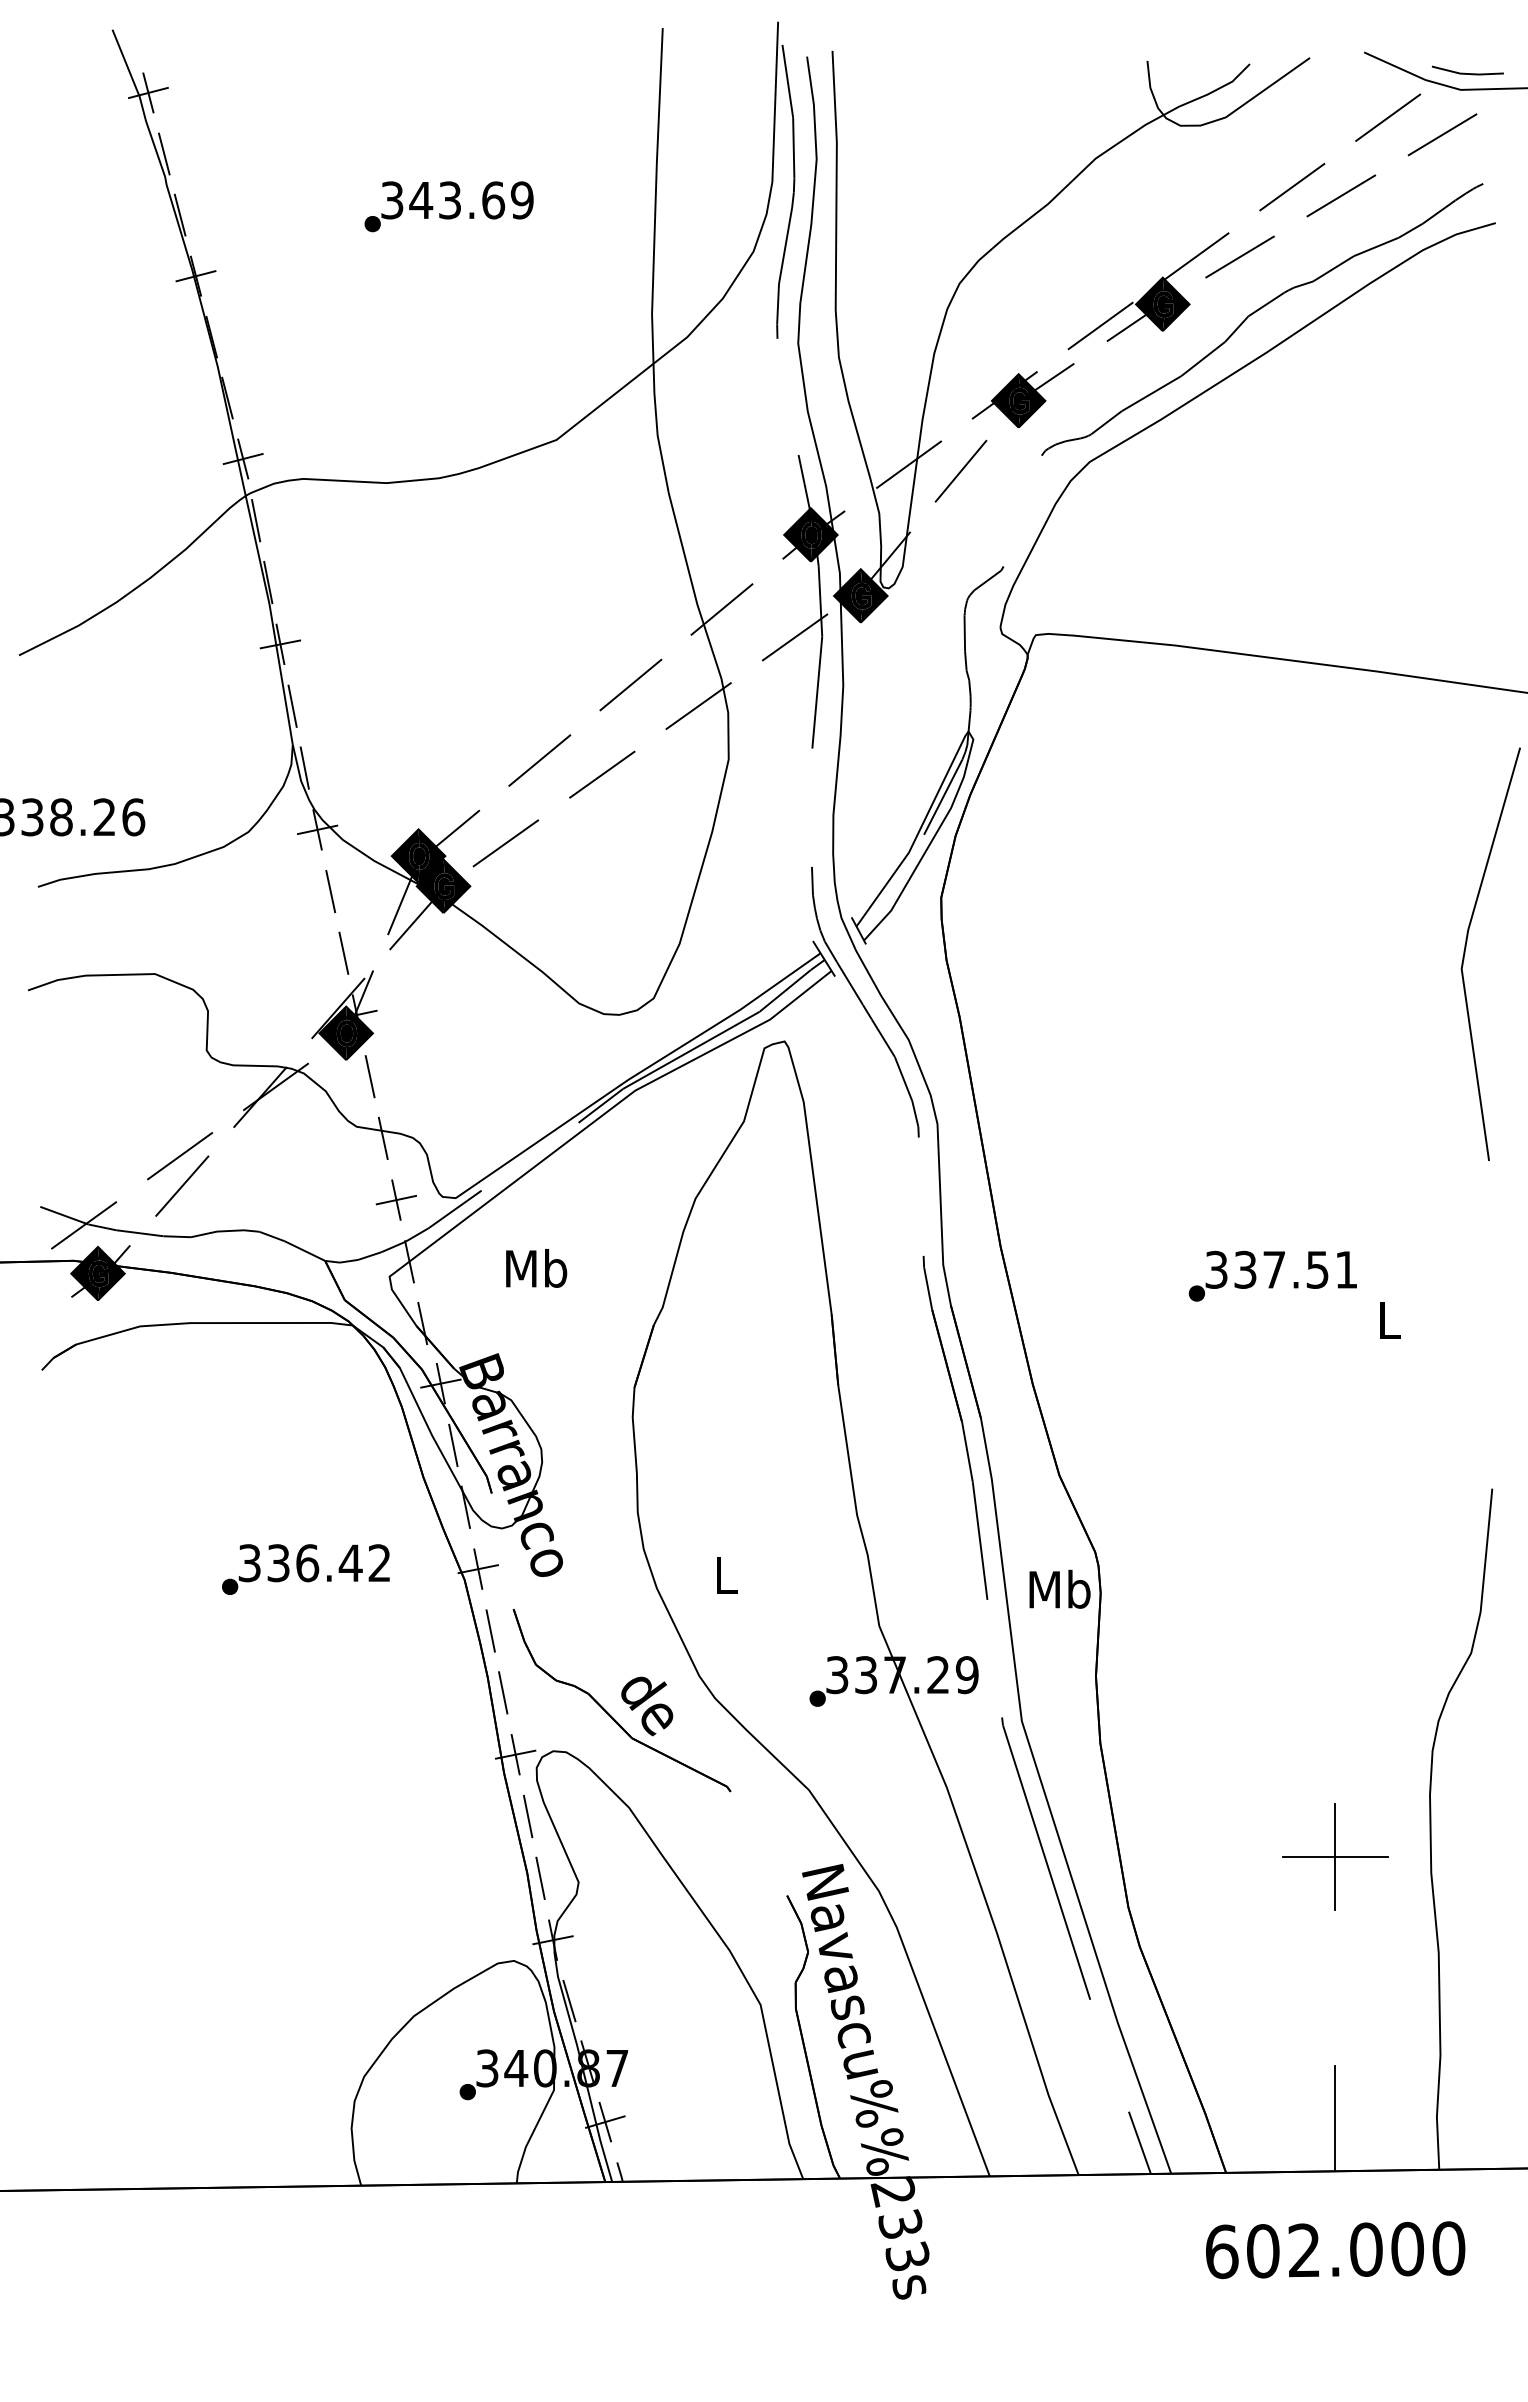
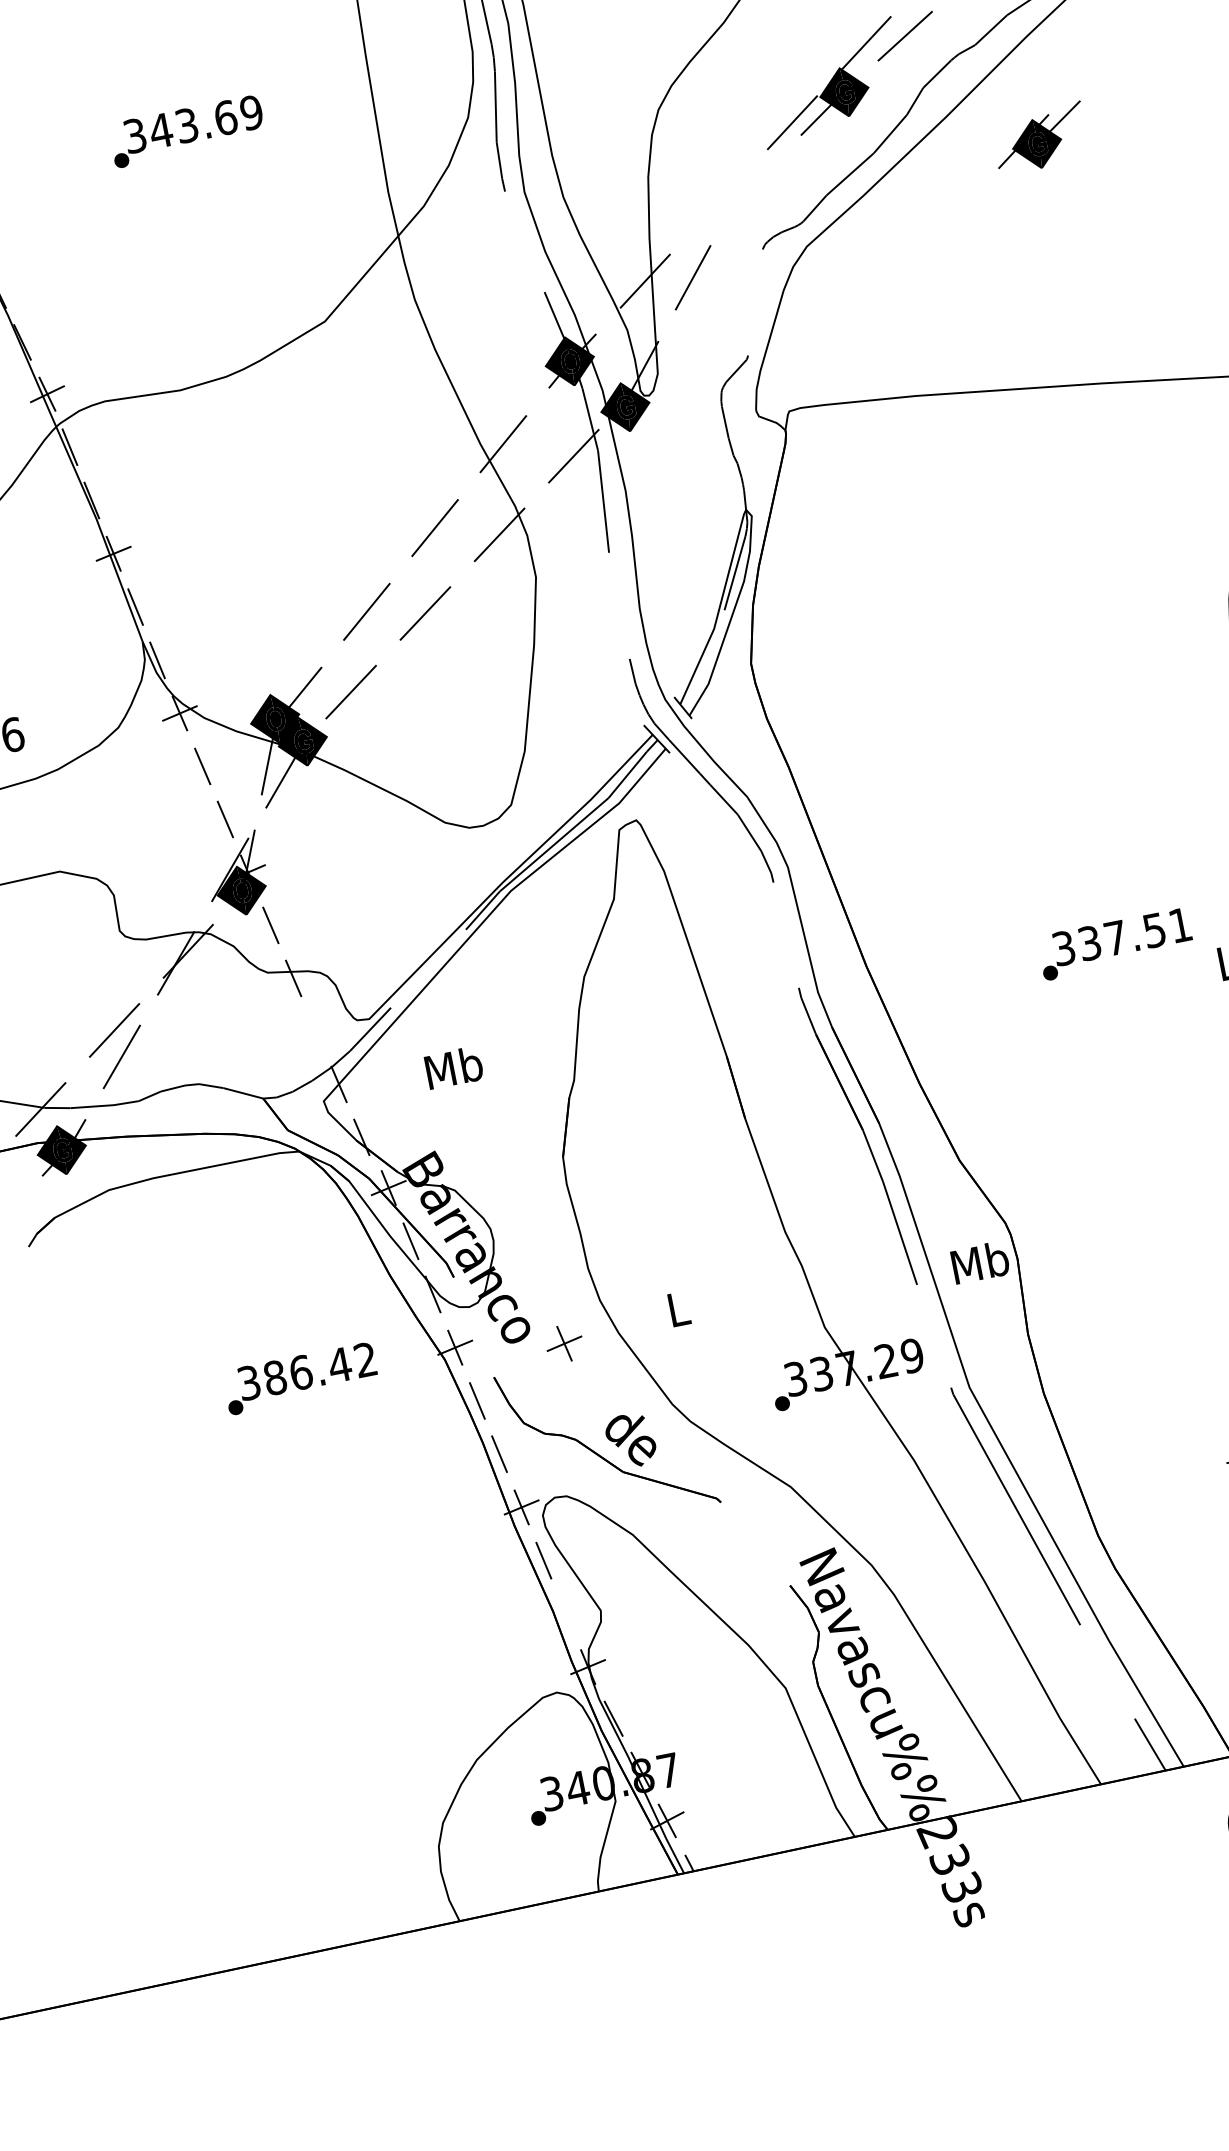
part: (1022, 395) -> (1039, 138), moved
part: (395, 1199) -> (563, 1343), moved
text: (278, 1563) -> (275, 1378), 336.42 -> 386.42
line: (540, 1878) -> (565, 1614), removed

